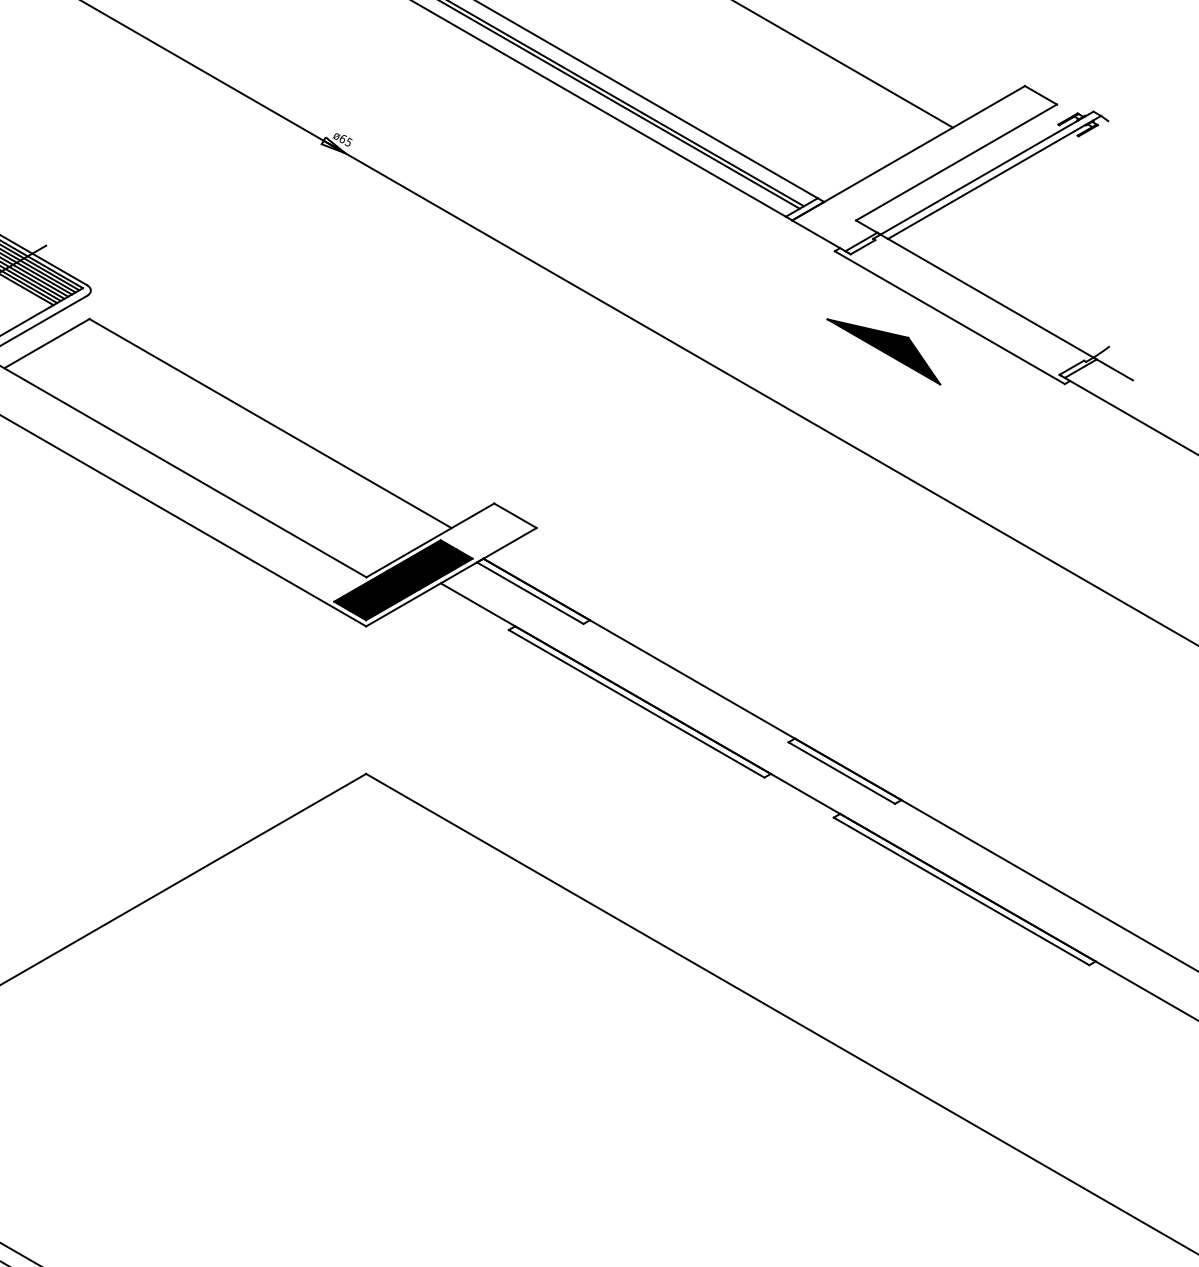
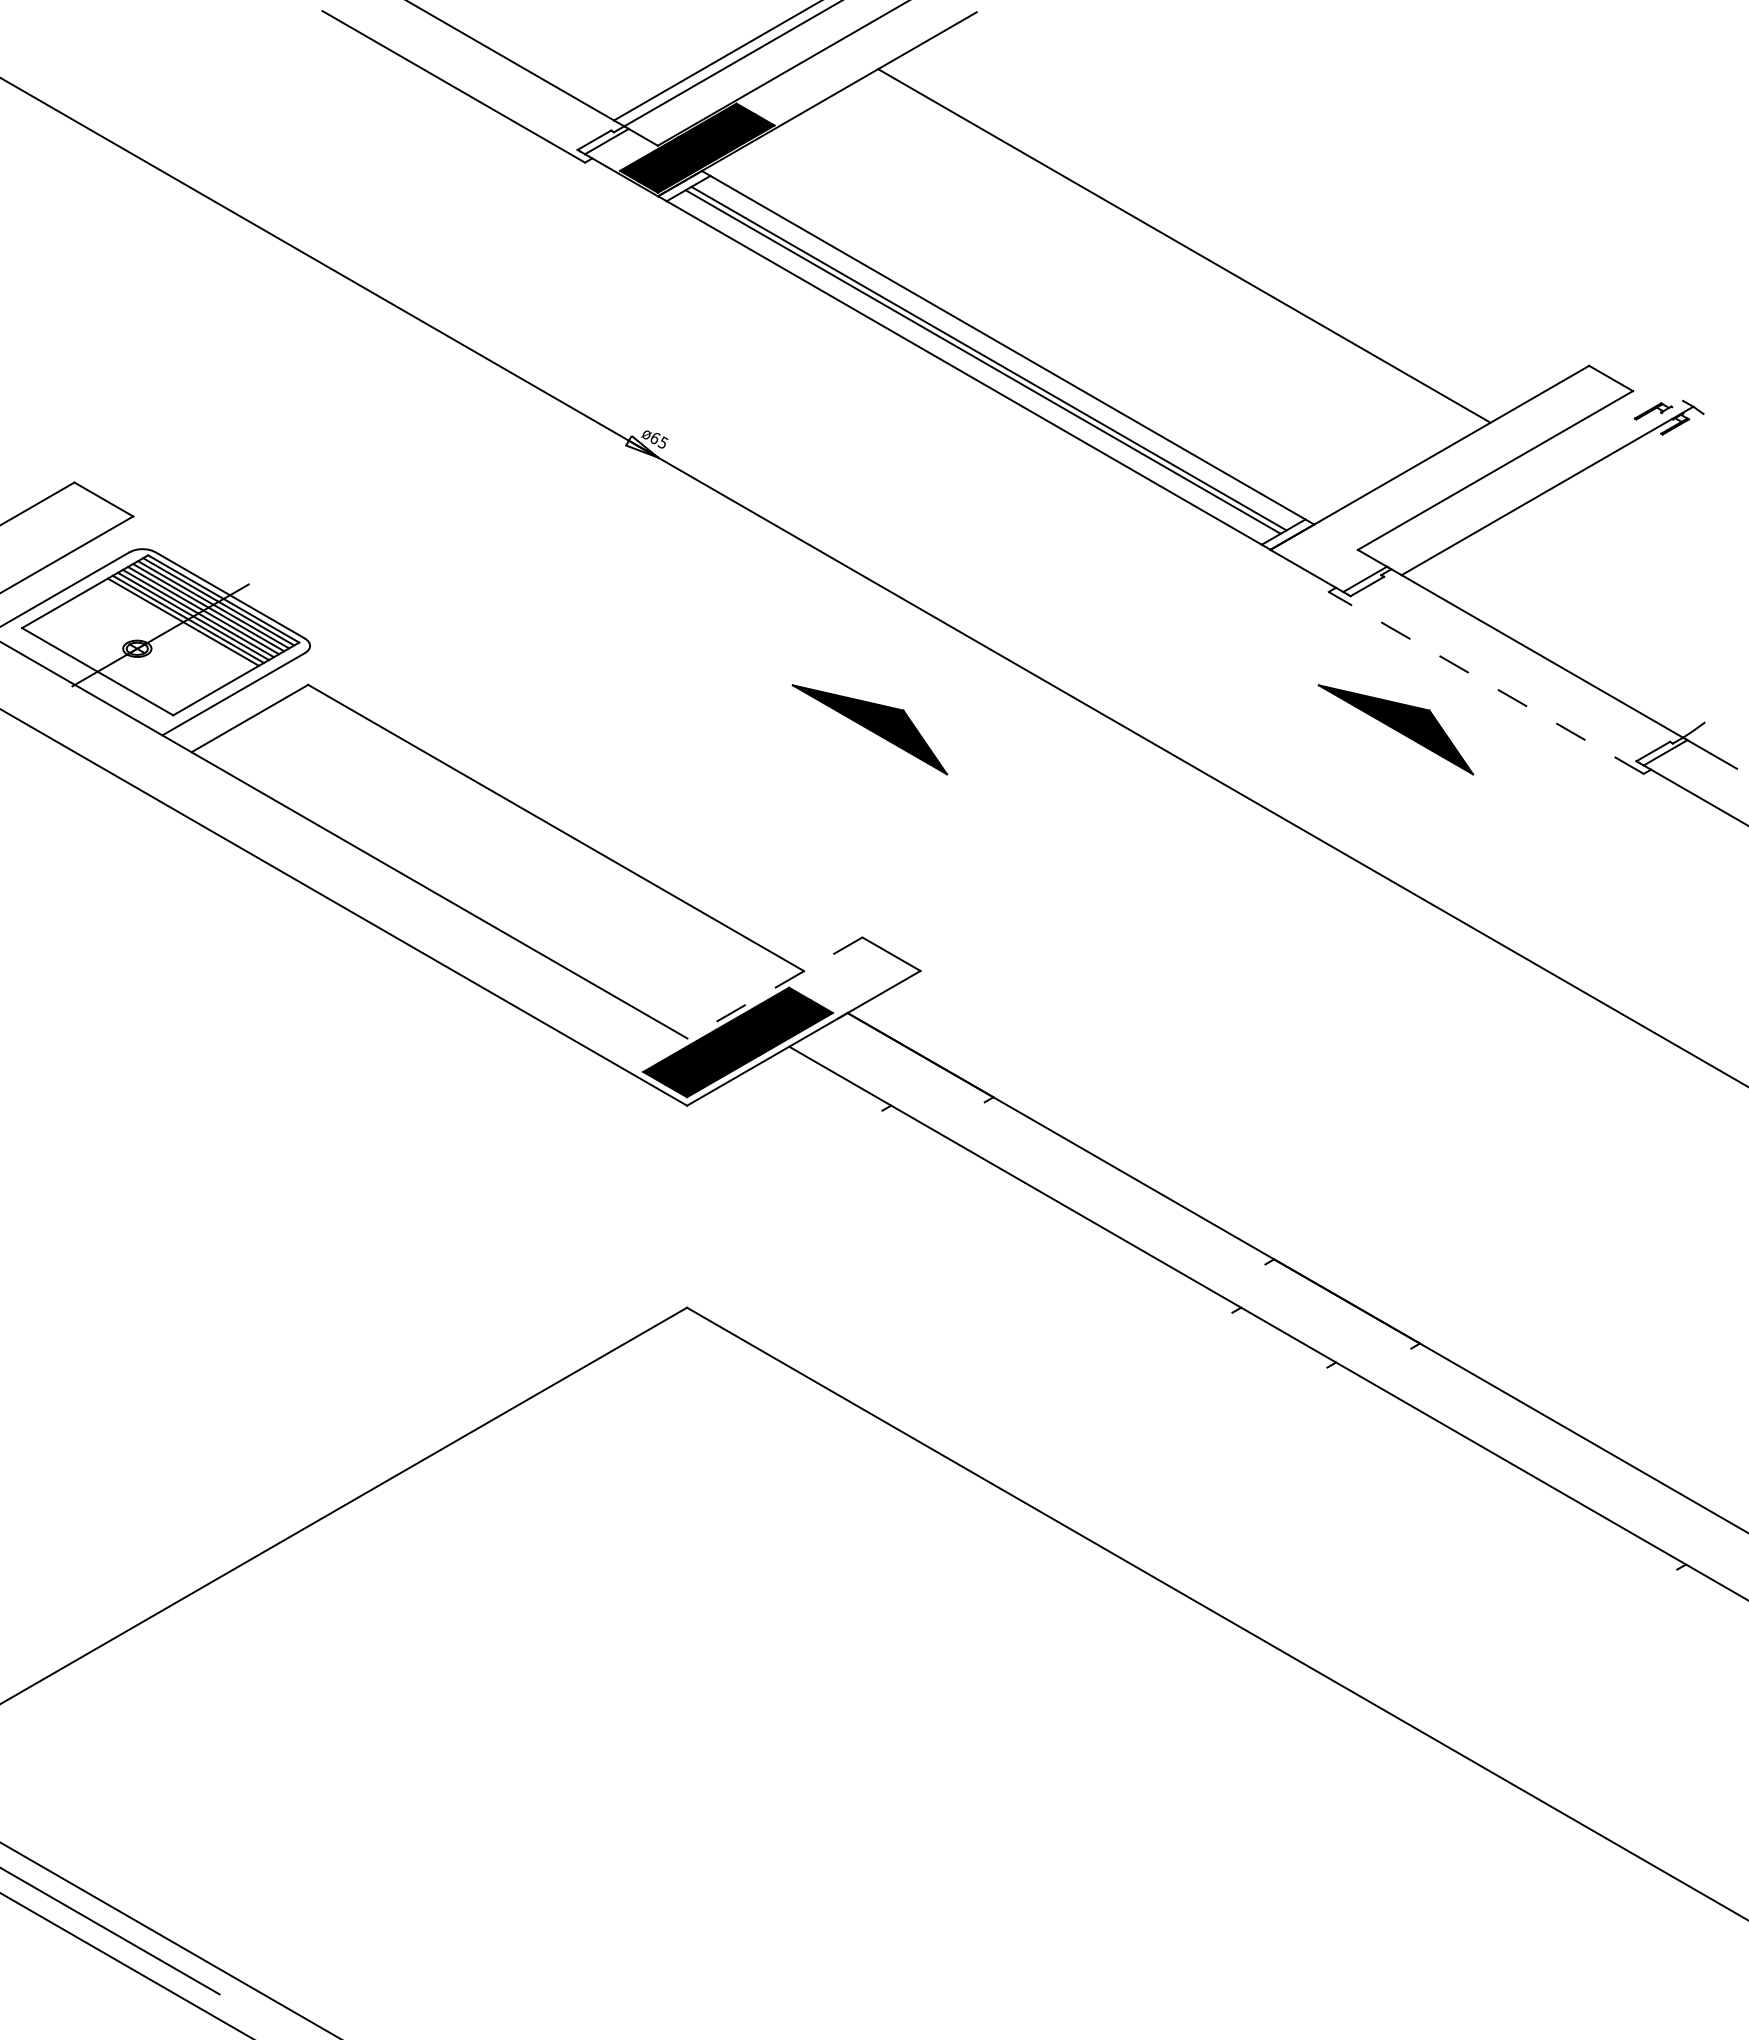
line: (987, 172) -> (1537, 484), removed
line: (950, 317) -> (1486, 682), solid -> dashed
part: (499, 351) -> (869, 729), added
line: (430, 540) -> (774, 988), solid -> dashed
line: (530, 593) -> (911, 1060), removed
line: (643, 700) -> (1066, 1206), removed
line: (636, 703) -> (1057, 1211), removed
line: (841, 773) -> (1338, 1306), removed
line: (968, 887) -> (1511, 1463), removed
line: (961, 891) -> (1502, 1468), removed

